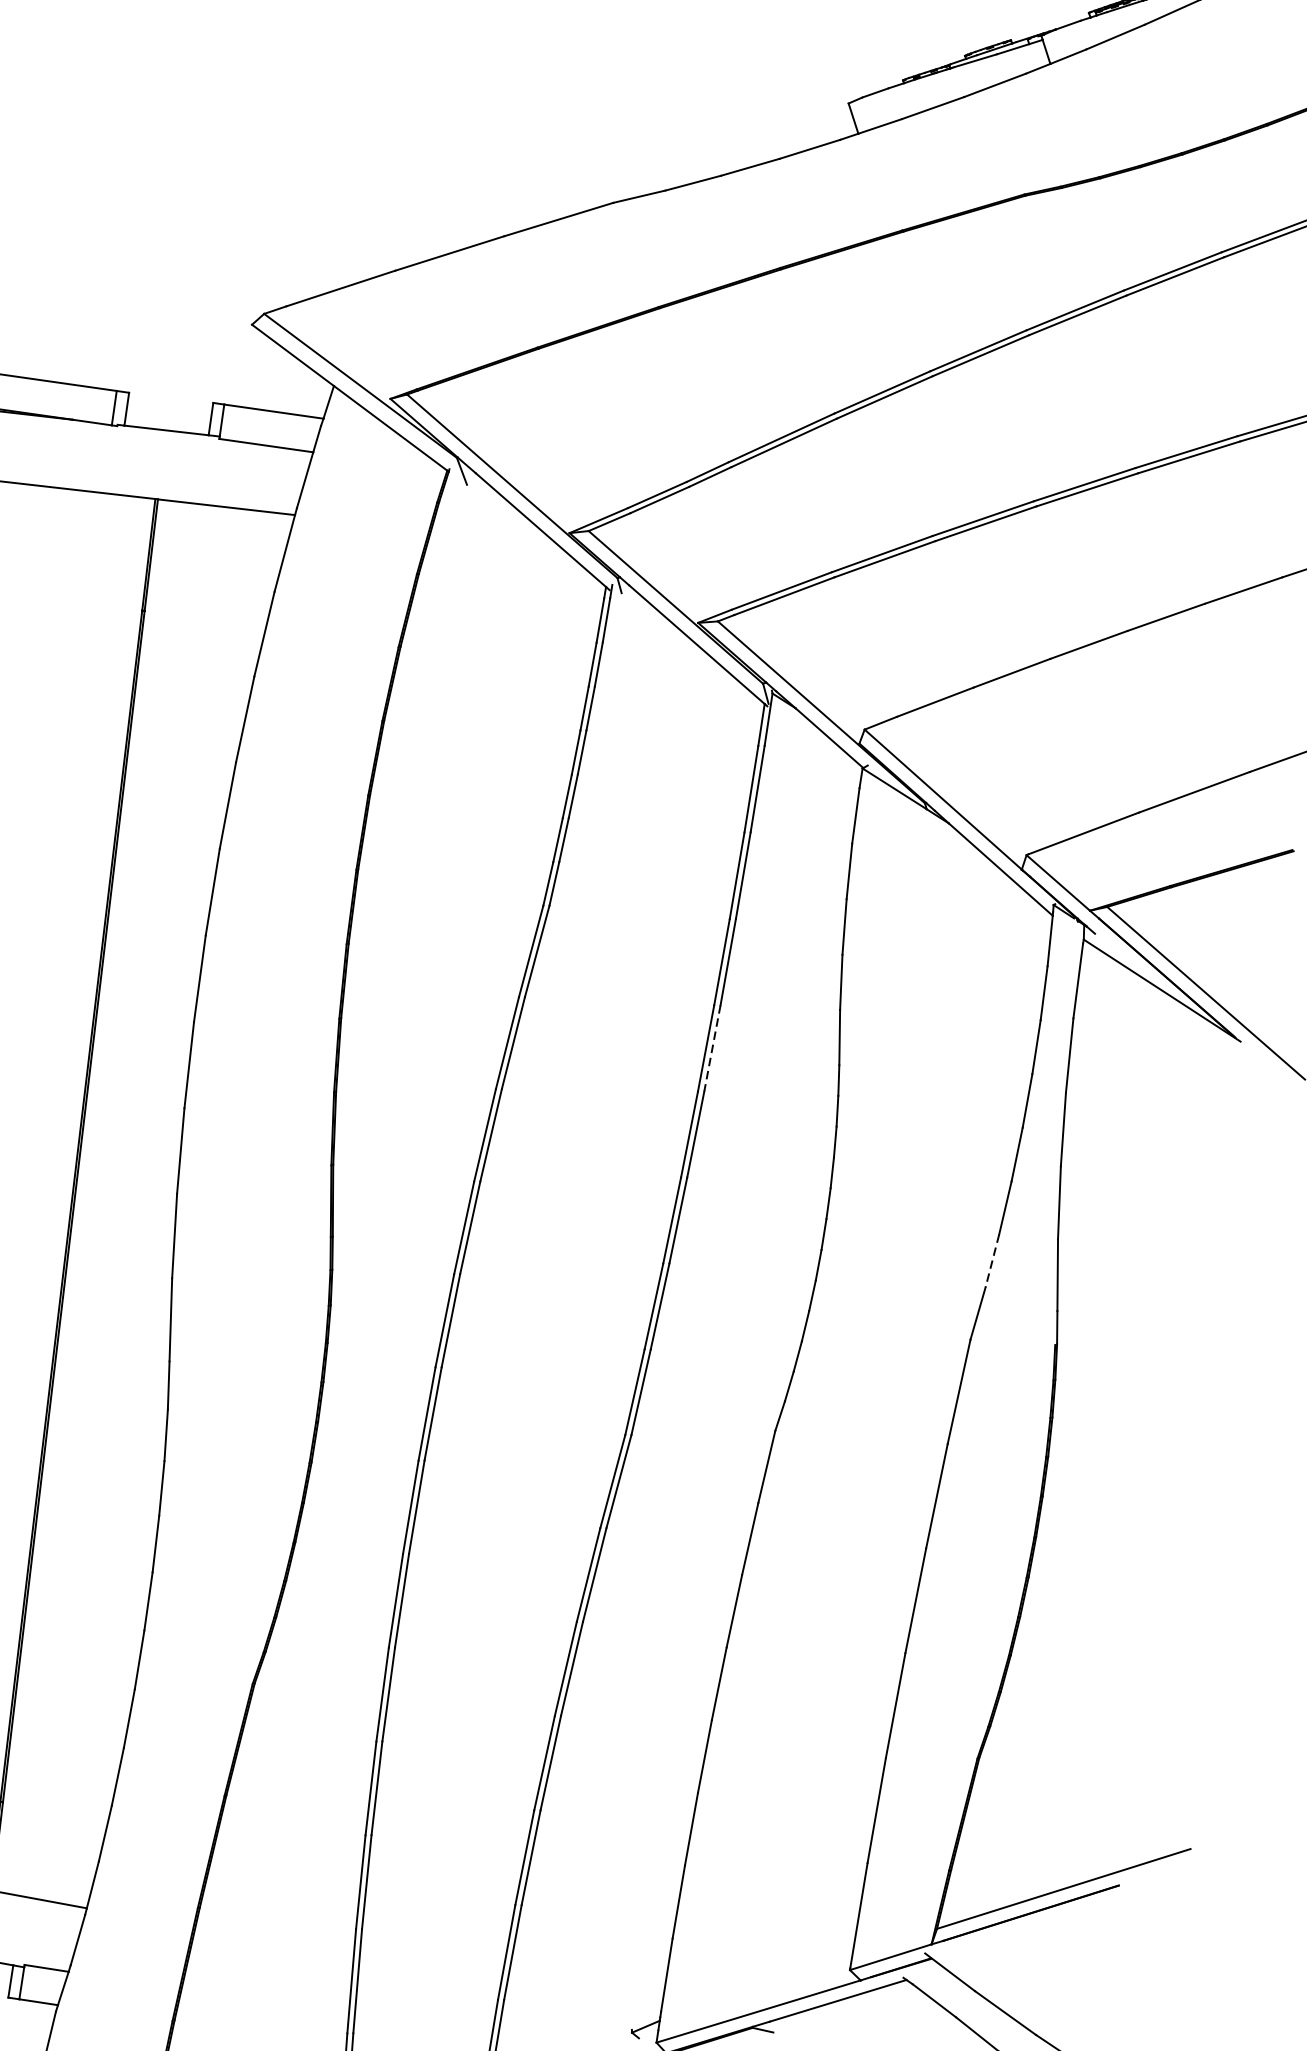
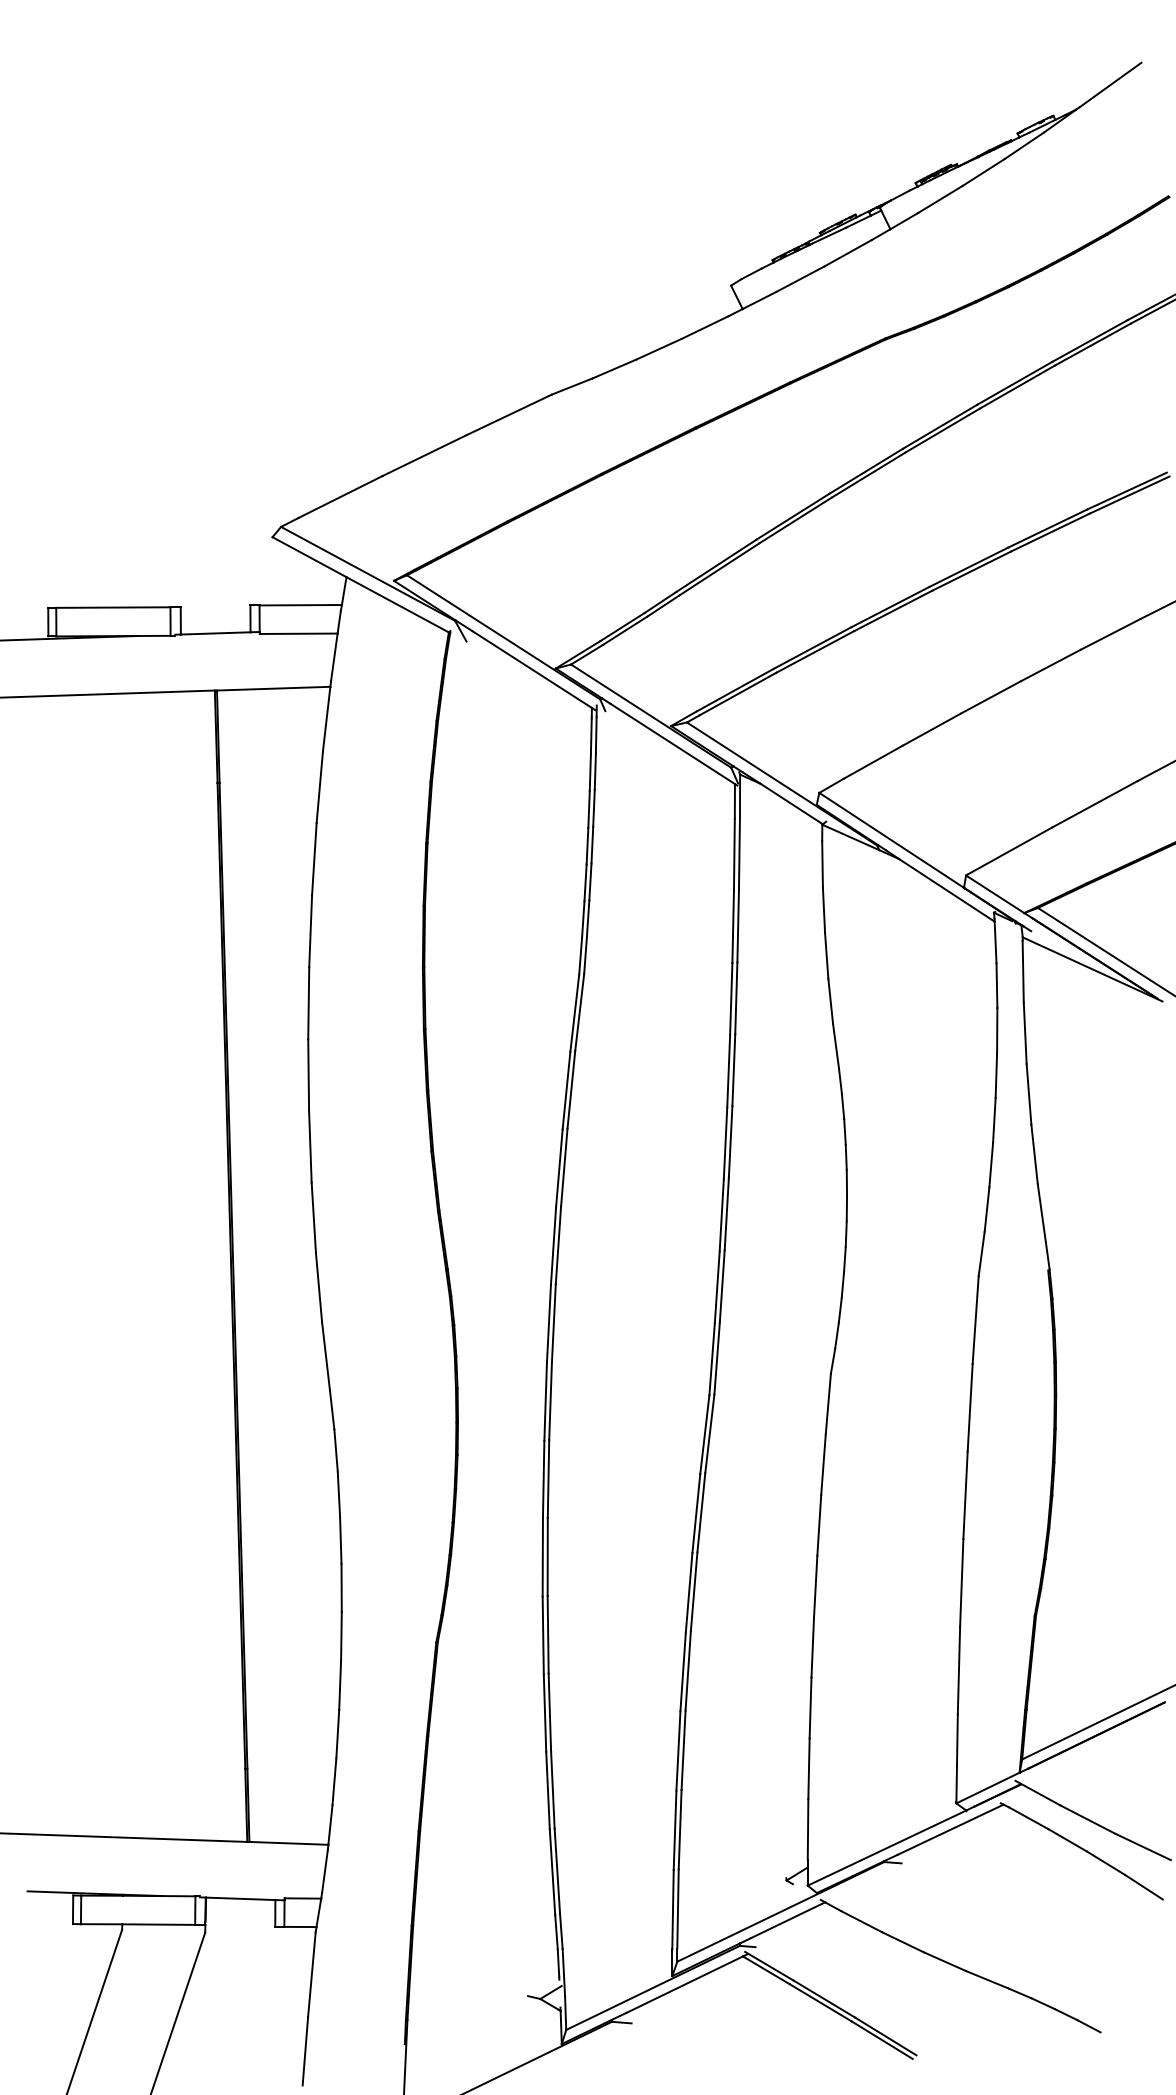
line: (712, 1048) -> (733, 1070), dashed -> solid
line: (991, 1261) -> (986, 1210), dashed -> solid

